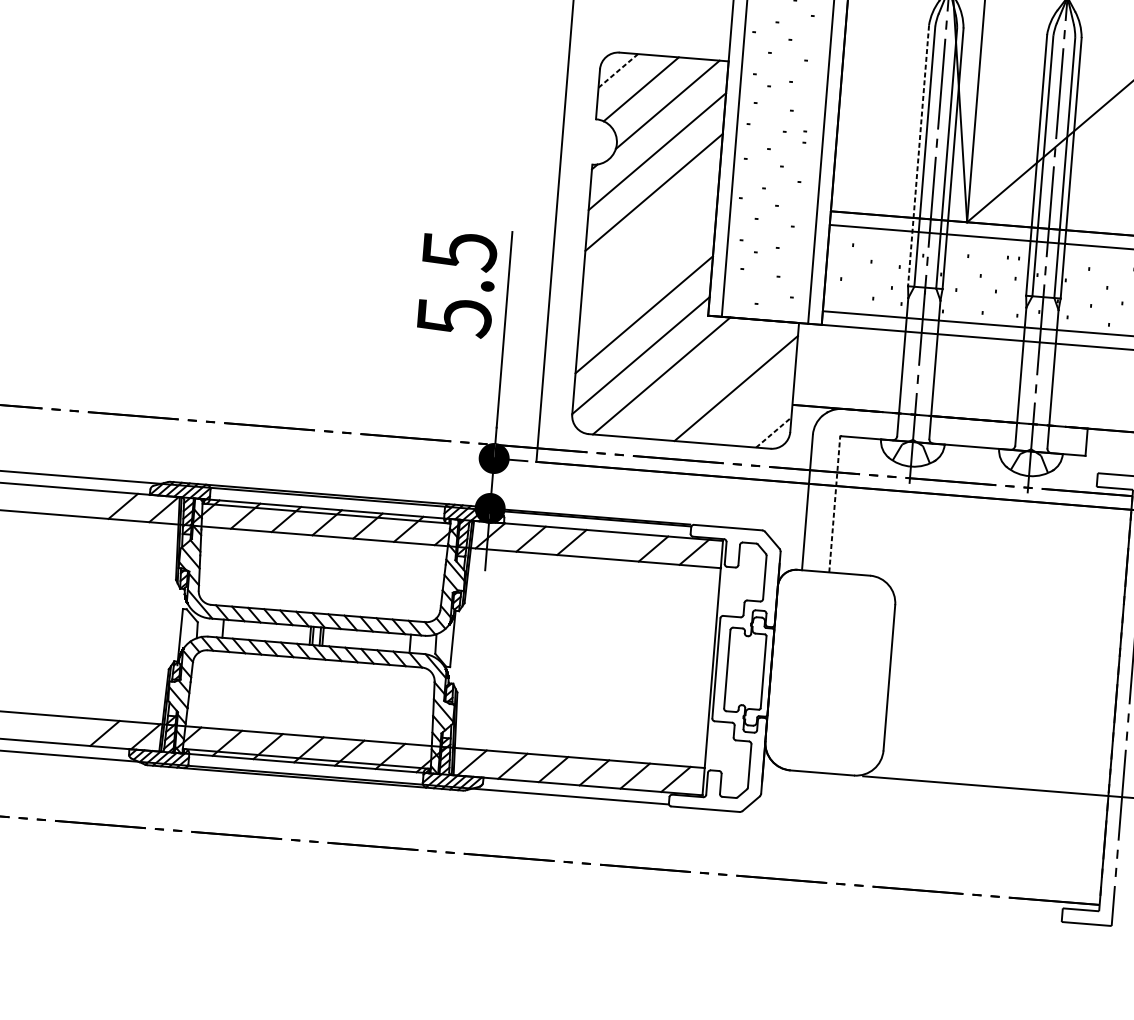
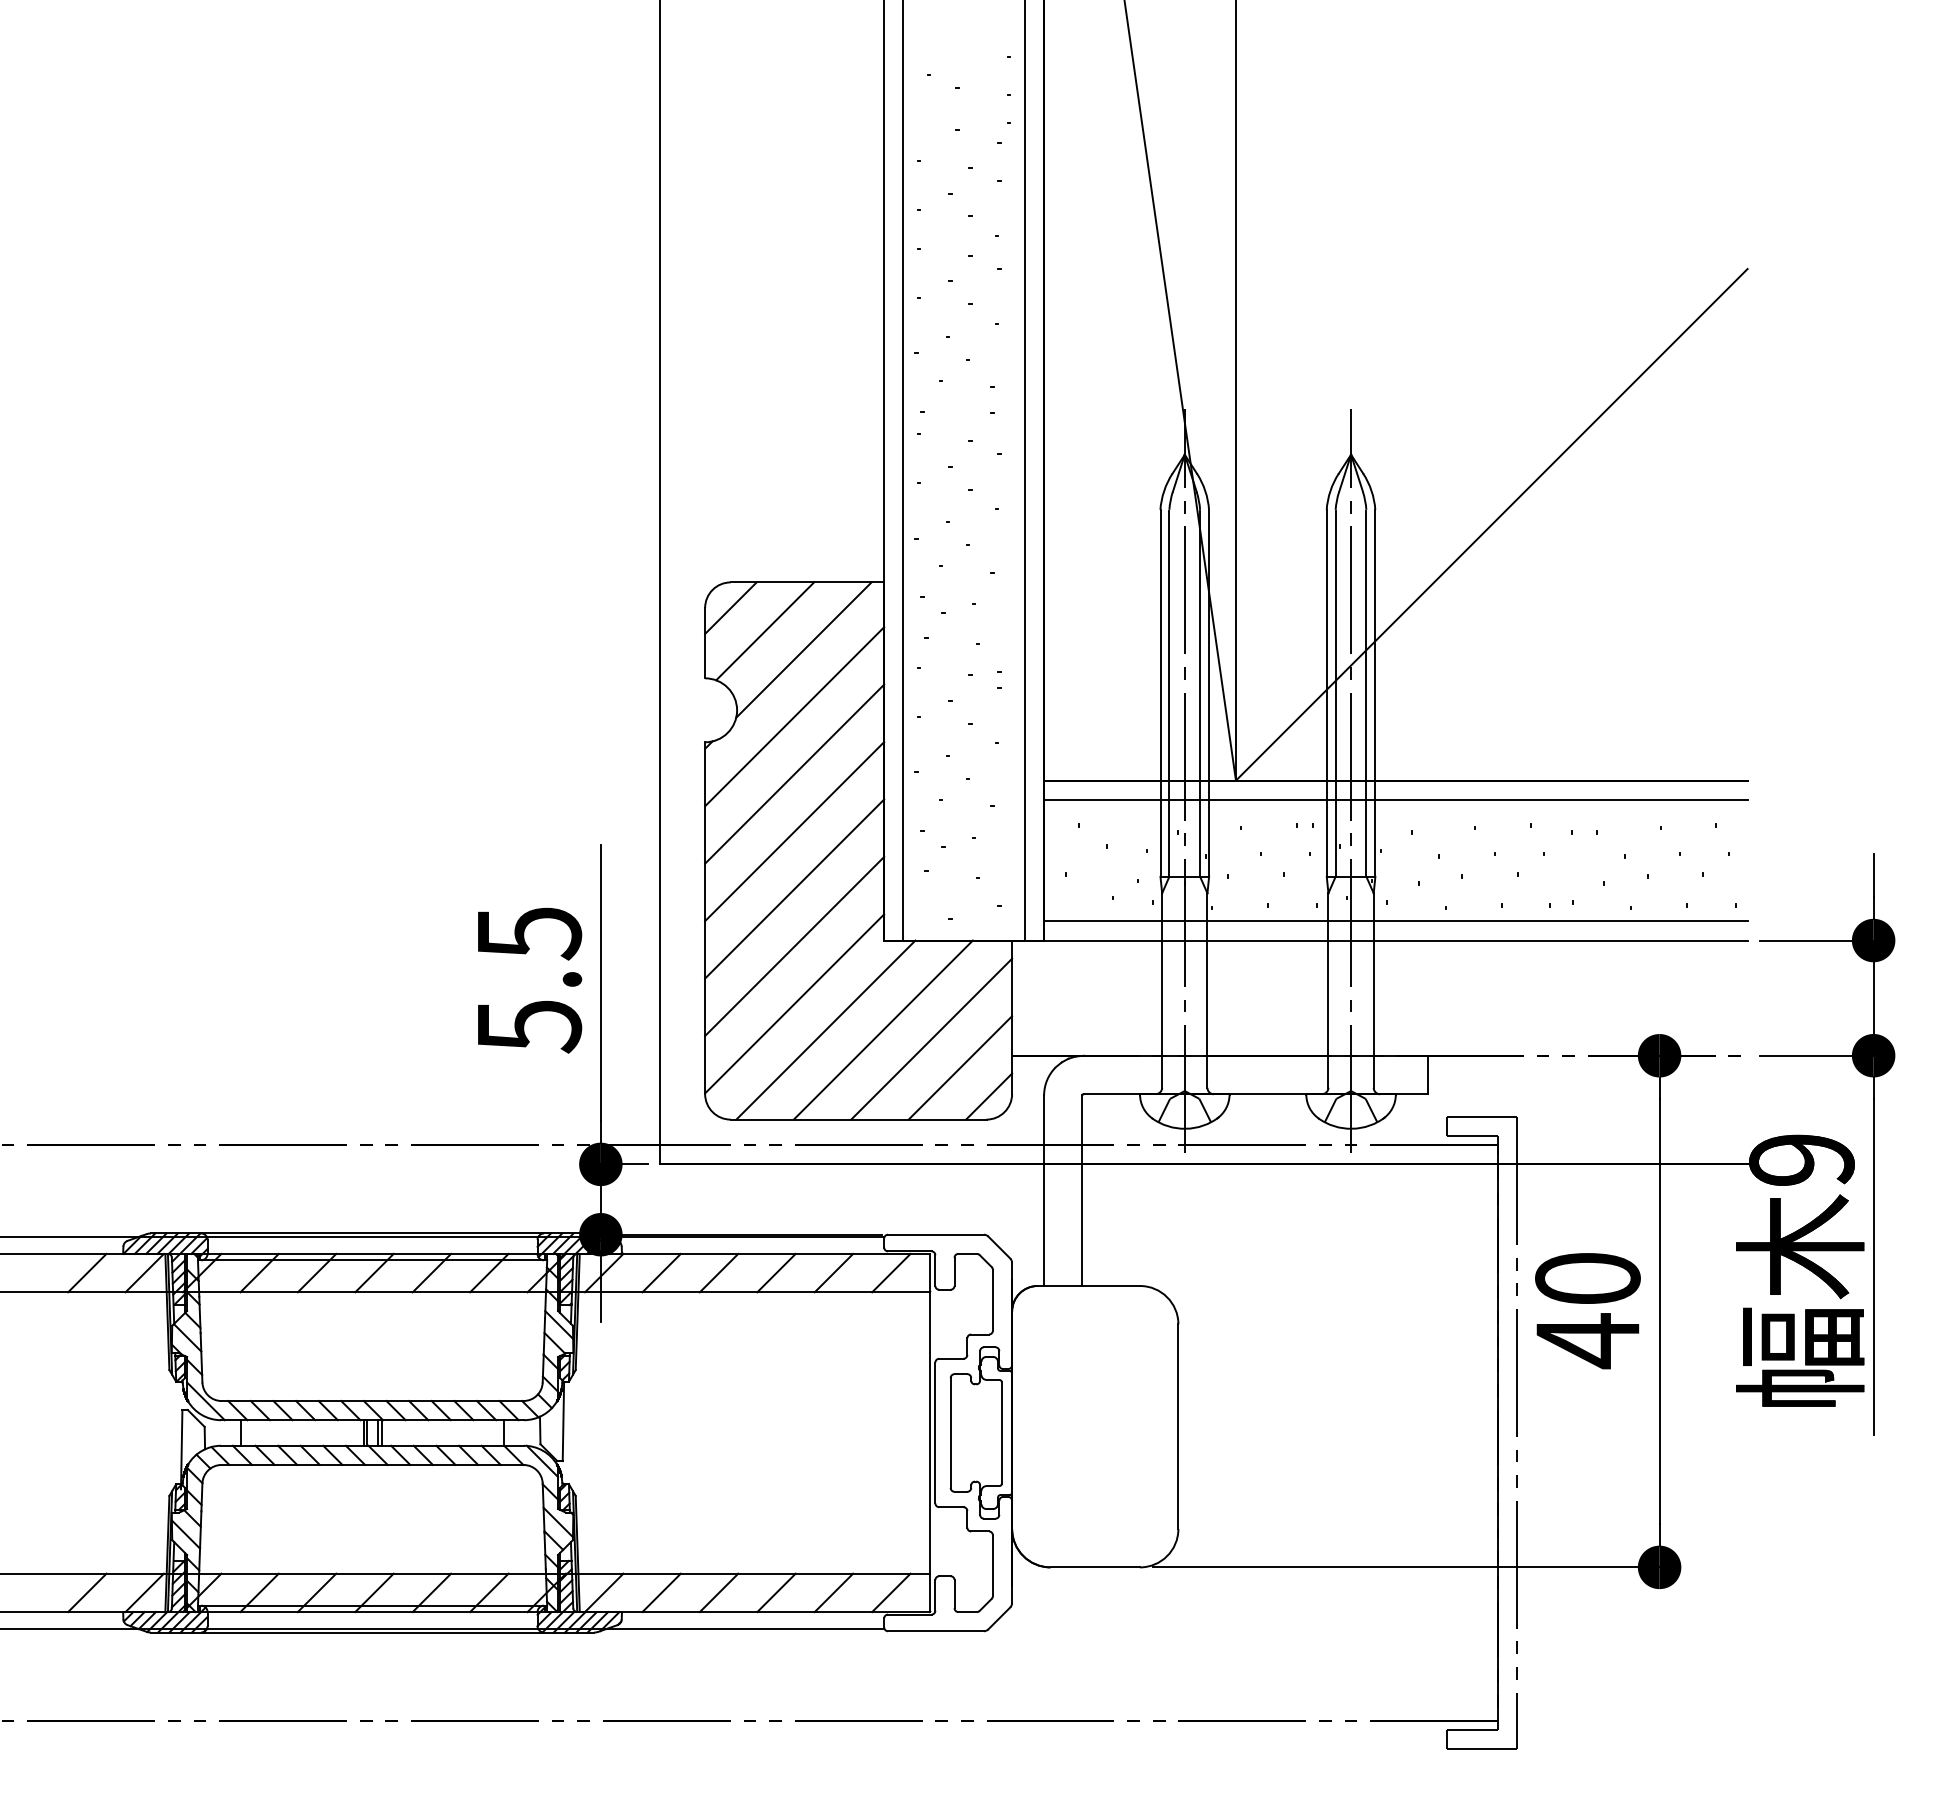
line: (618, 70) -> (731, 607), dashed -> solid
line: (918, 156) -> (1160, 693), dashed -> solid
line: (650, 233) -> (794, 831), added
line: (647, 273) -> (794, 888), added
text: (457, 284) -> (530, 980), moved
line: (701, 378) -> (882, 1029), added
line: (755, 410) -> (960, 1067), added
line: (774, 432) -> (989, 1096), dashed -> solid
line: (834, 504) -> (1082, 1190), dashed -> solid
line: (612, 545) -> (776, 1272), added

